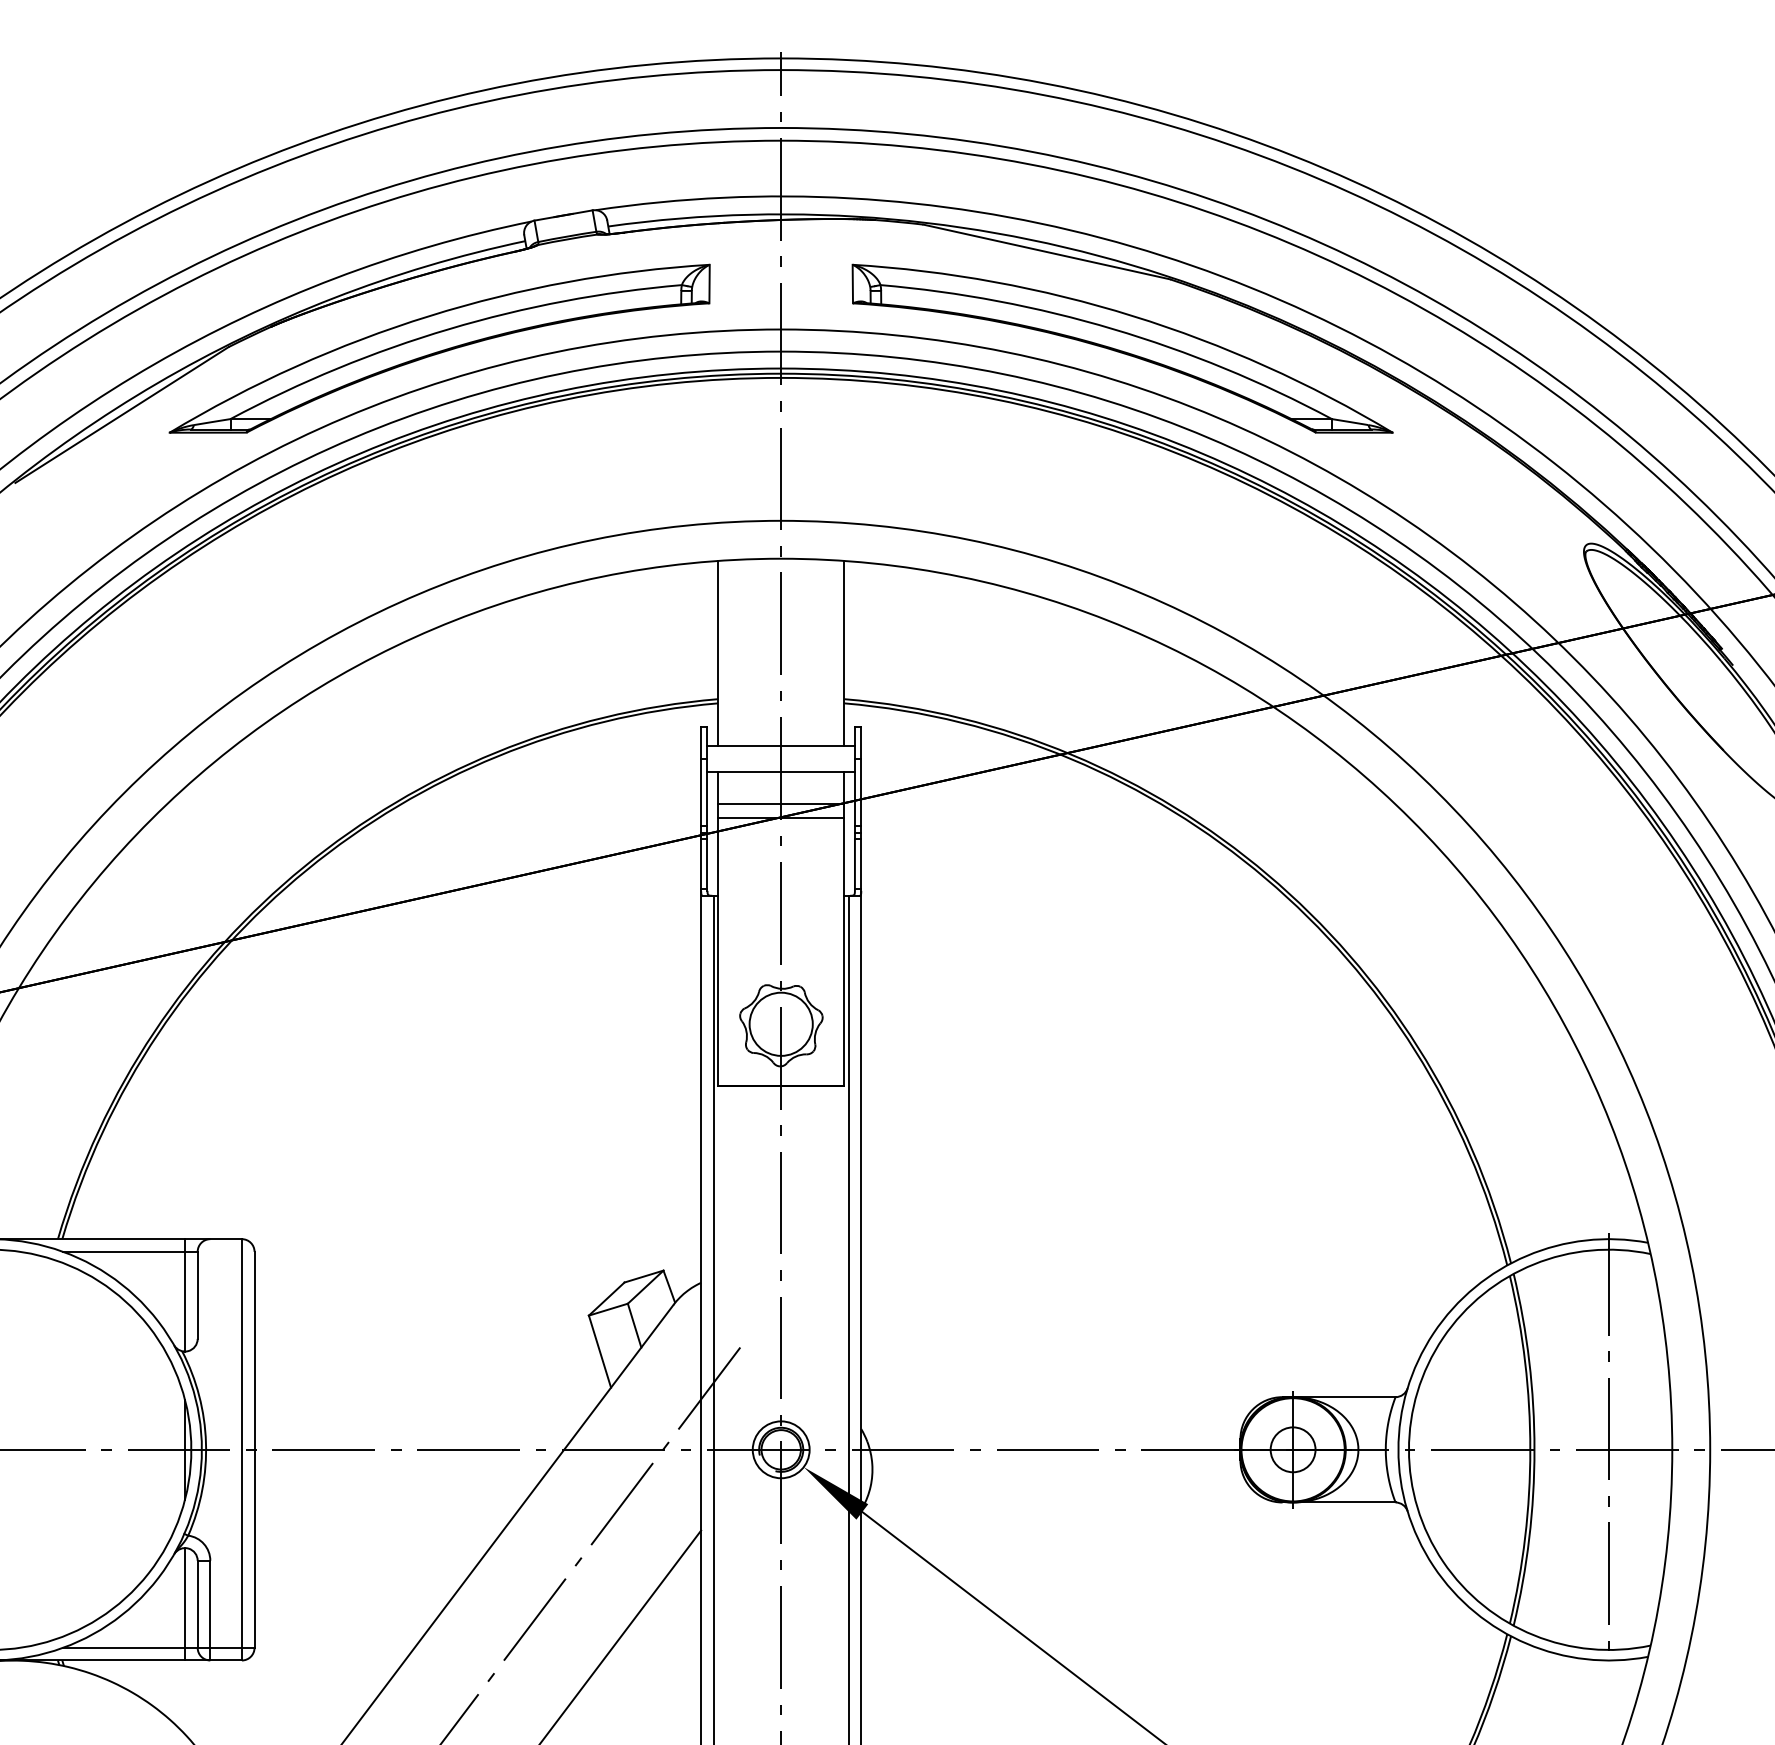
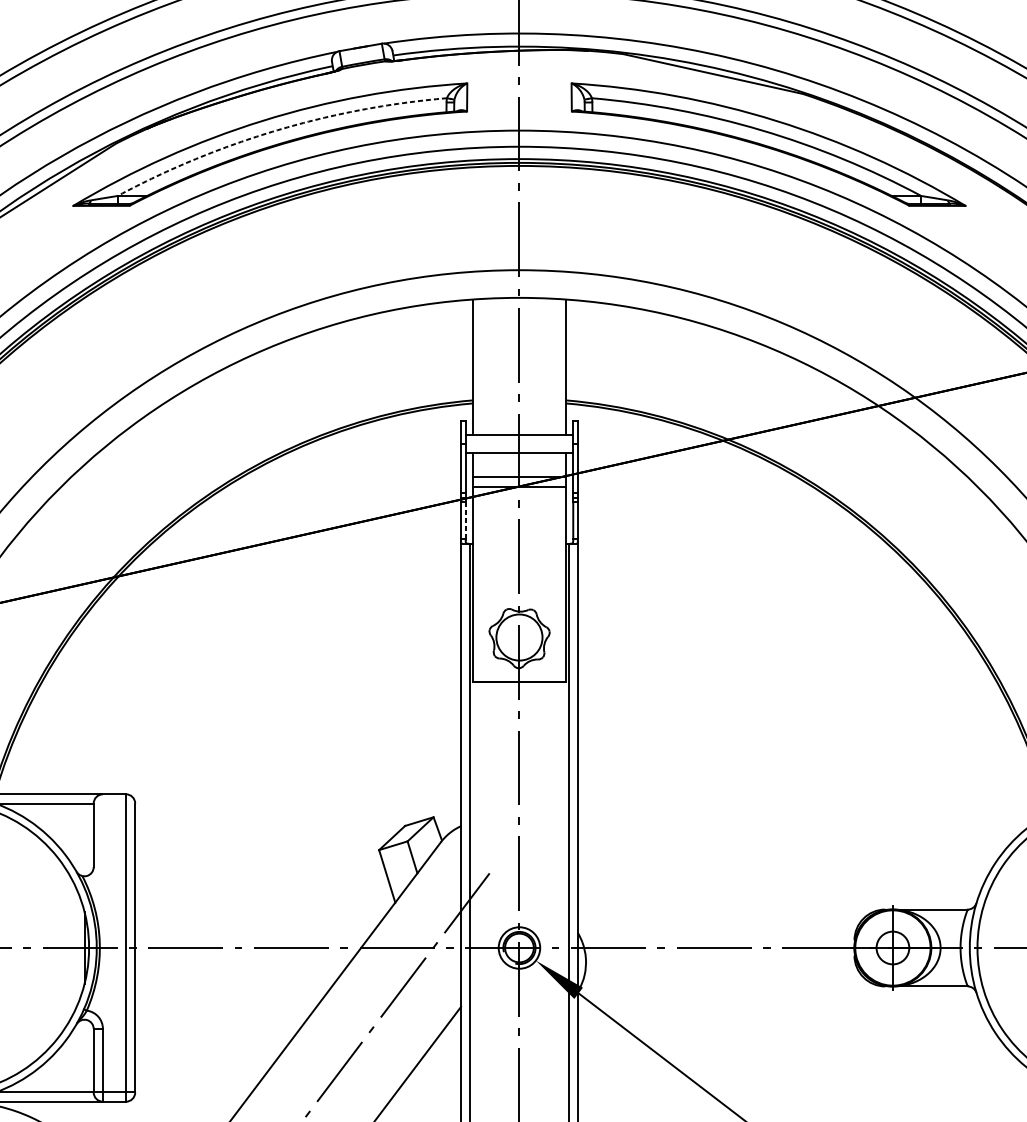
arc: (449, 329) -> (277, 130), solid -> dashed
line: (707, 863) -> (465, 520), solid -> dashed
line: (185, 1295) -> (84, 835), removed
line: (185, 1604) -> (84, 1060), removed

